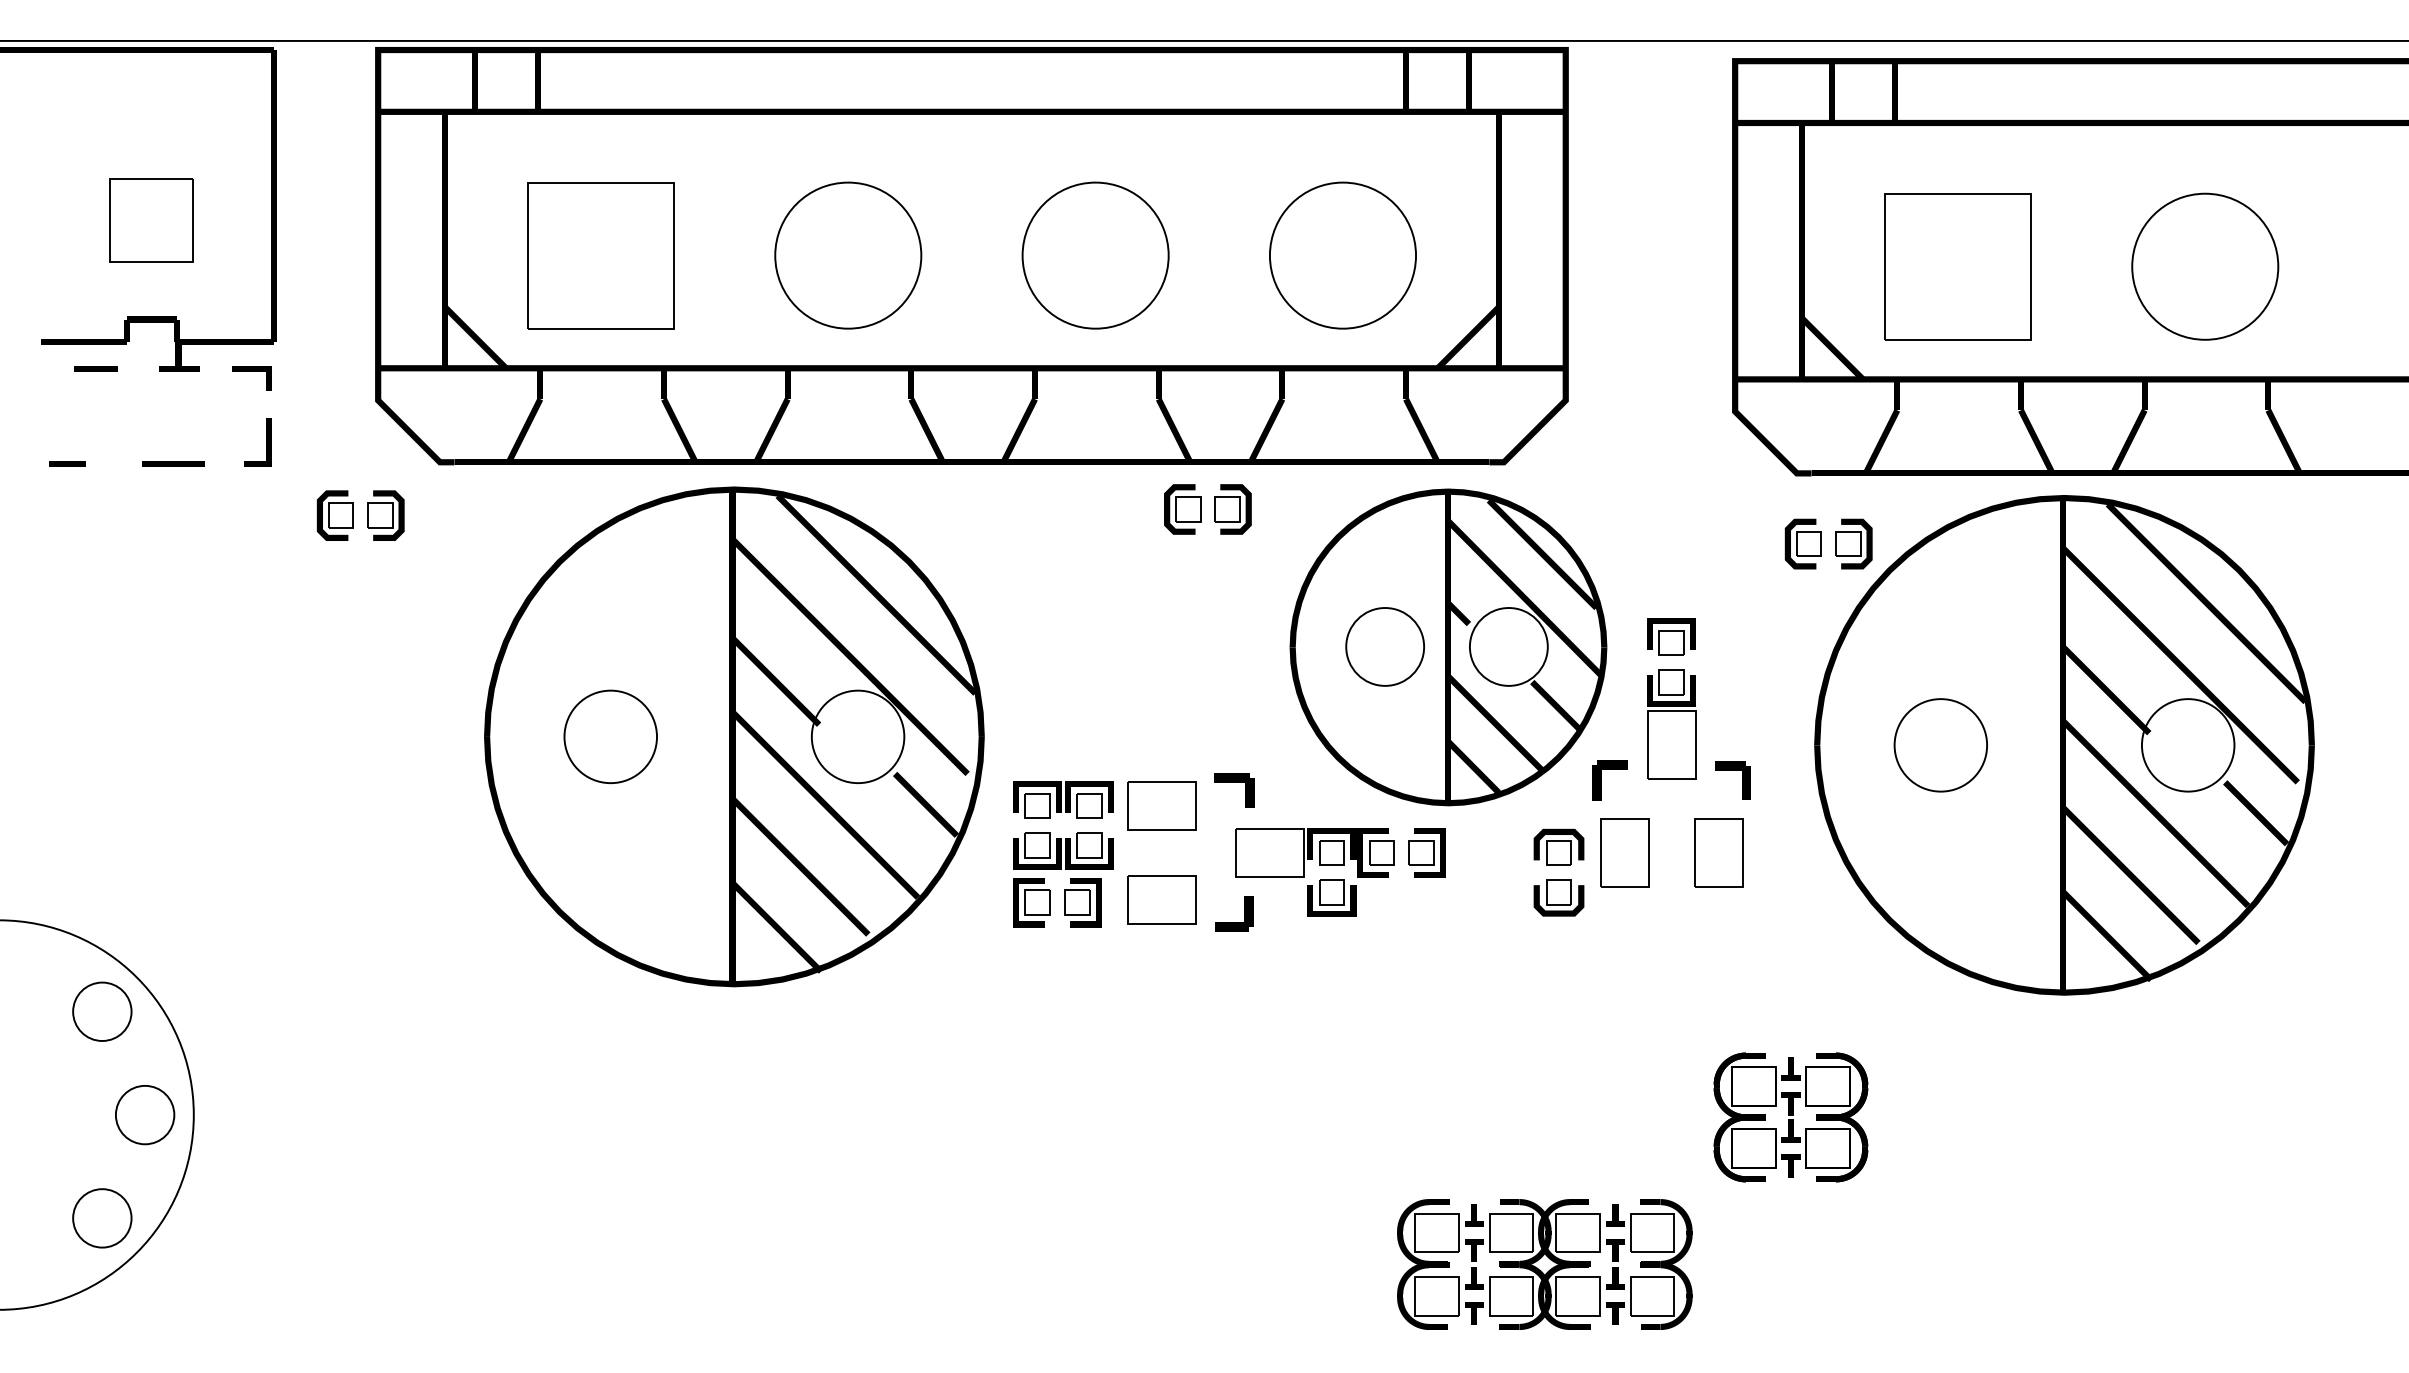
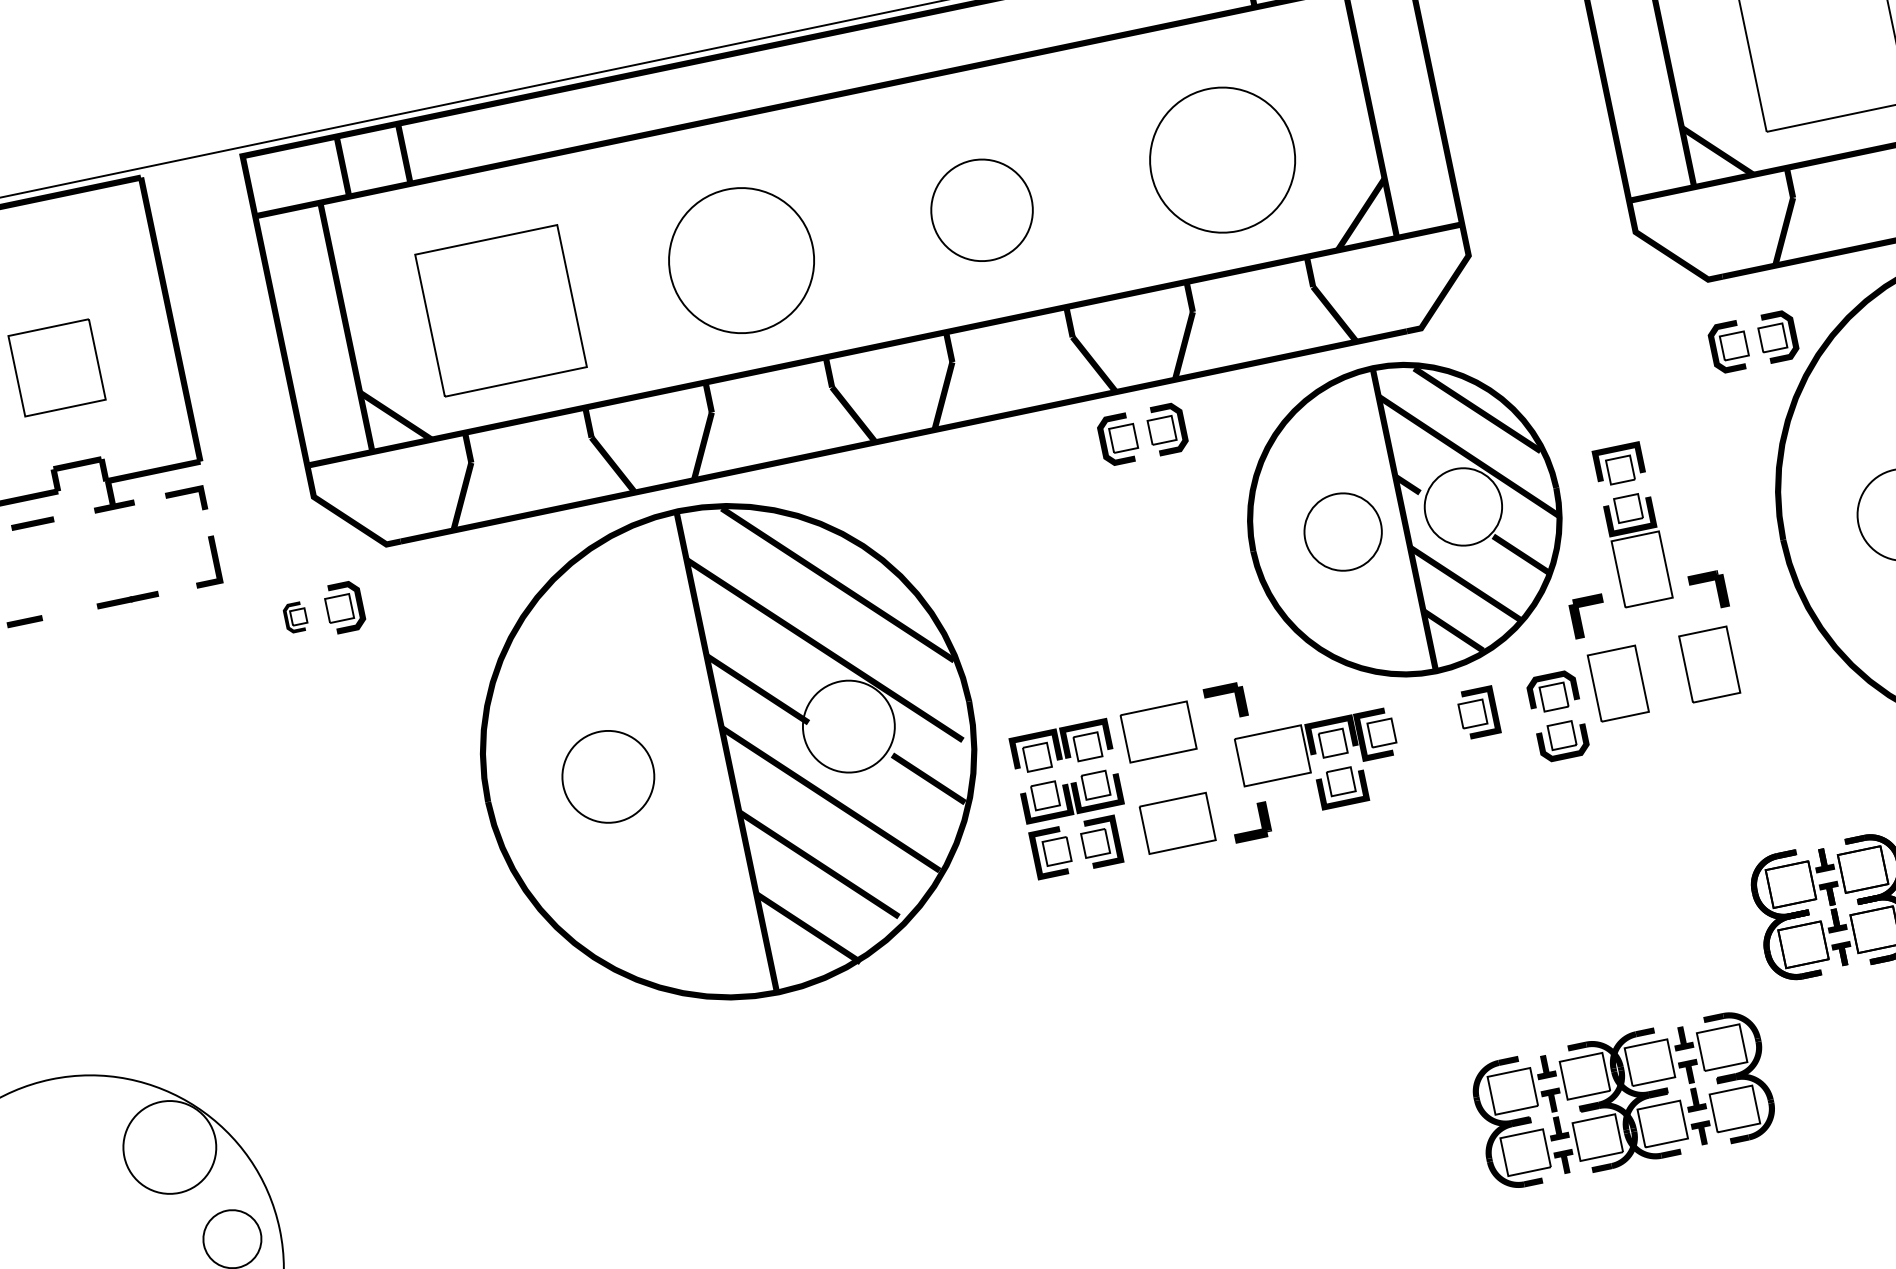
circle: (1095, 255) -> (981, 210), size x0.7
part: (334, 515) -> (294, 617), size x0.6
part: (1426, 852) -> (1477, 712), moved
circle: (102, 1011) -> (169, 1147), size x1.6

